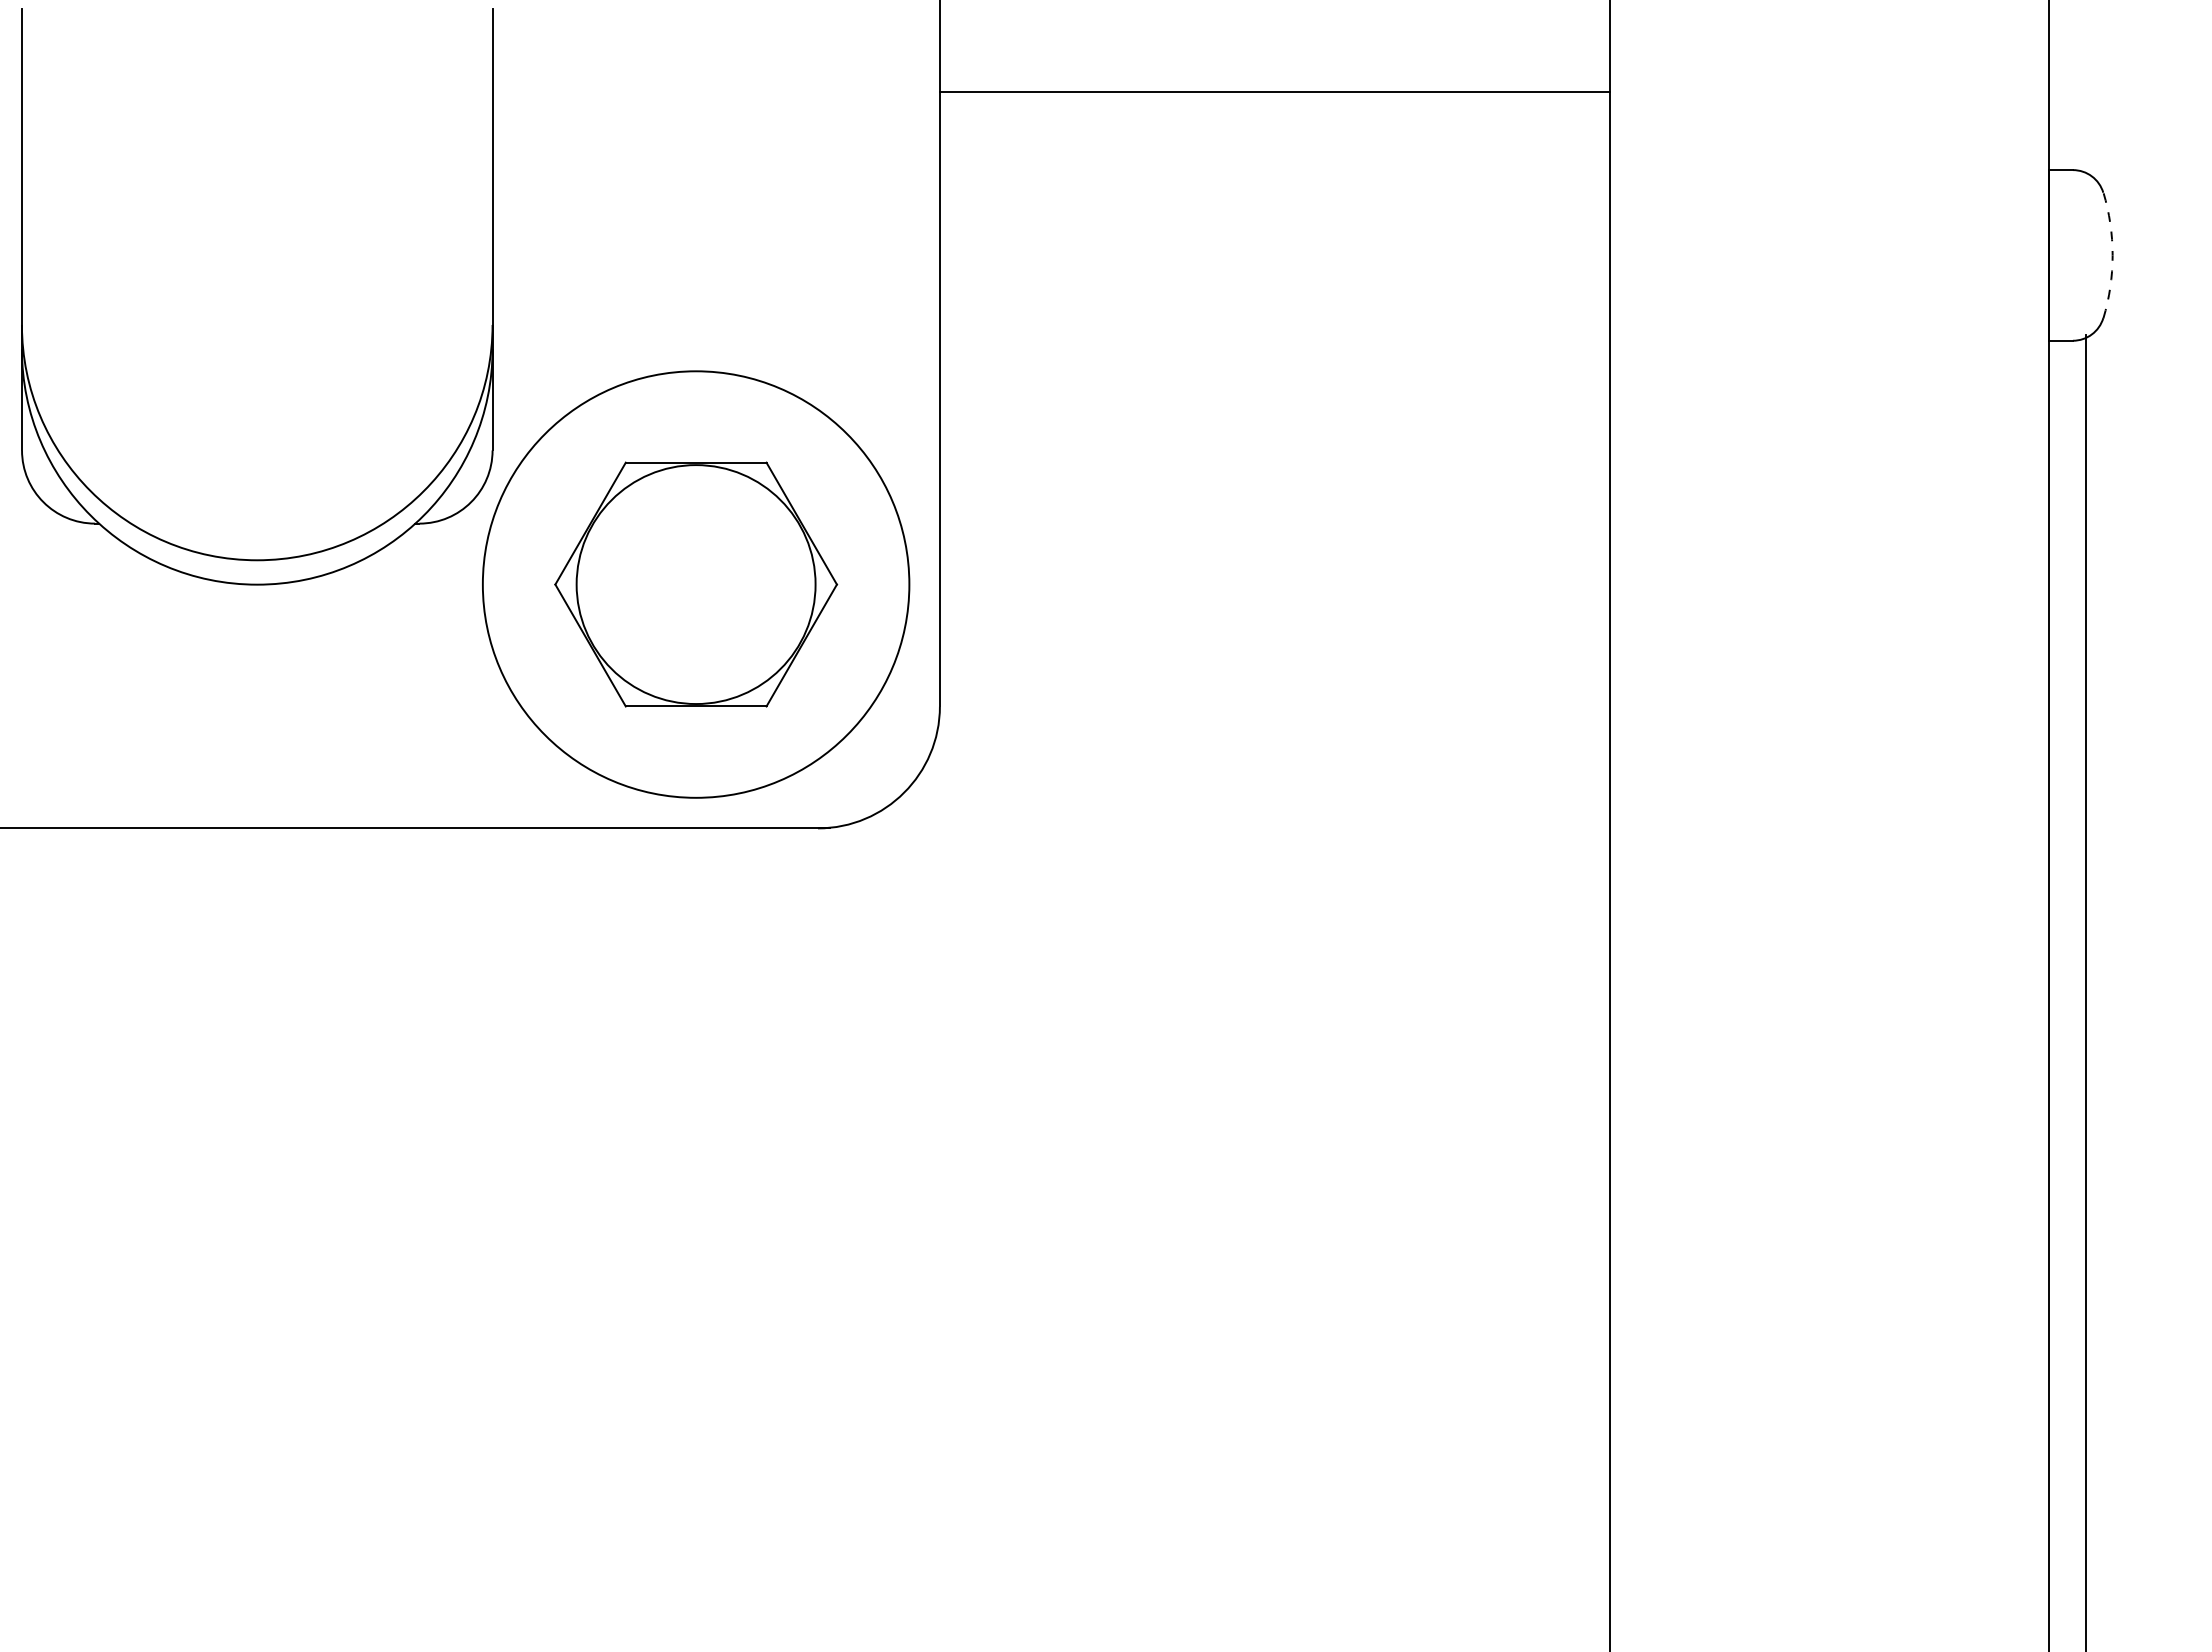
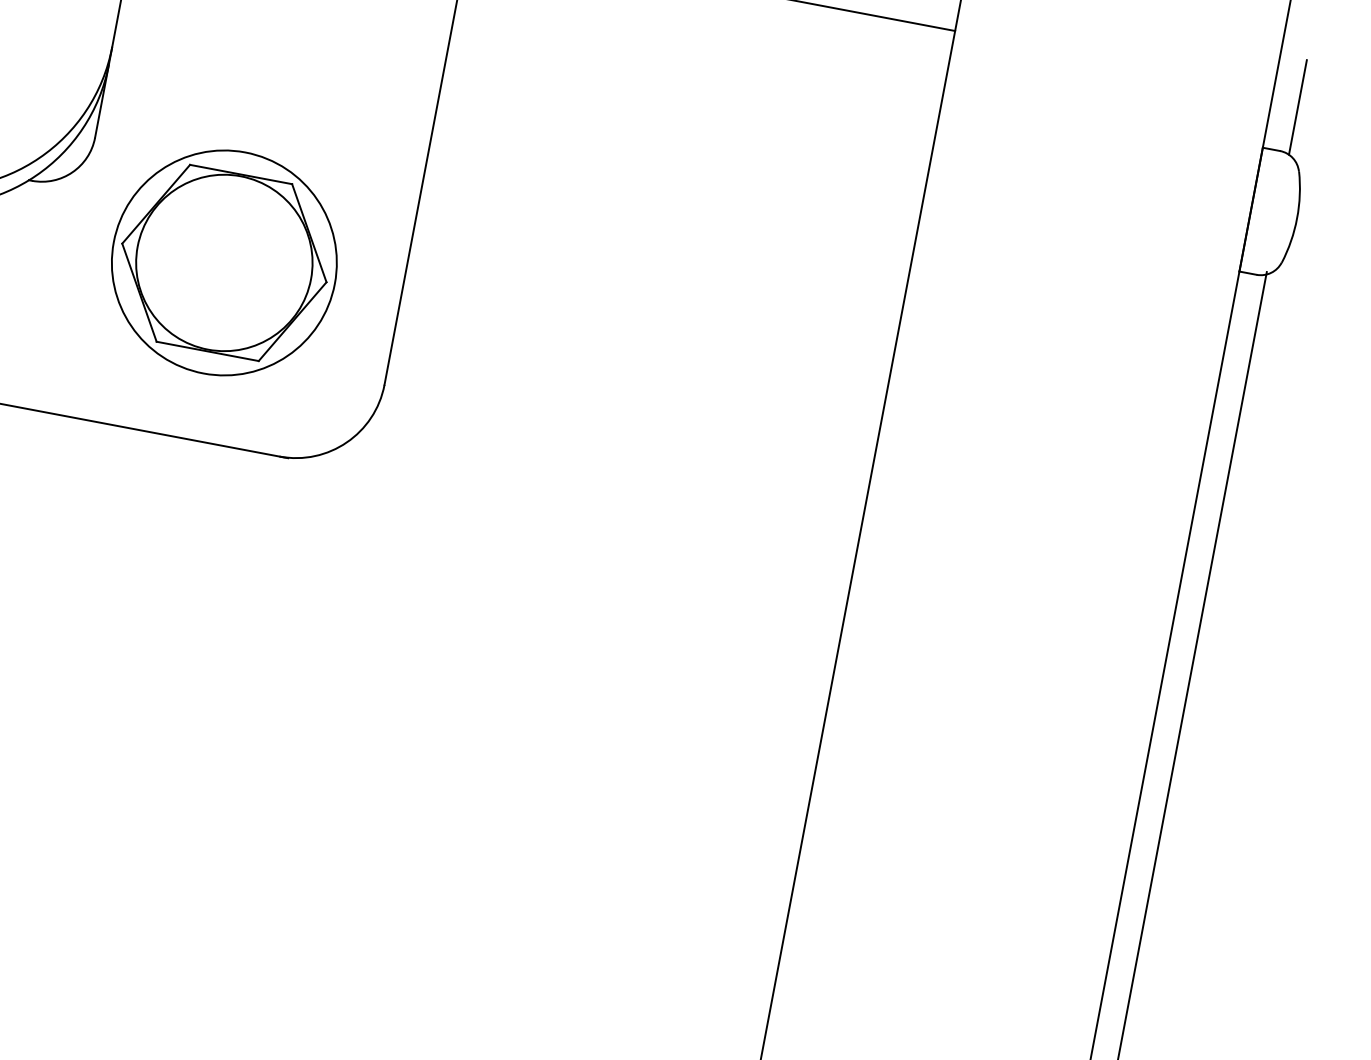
line: (2085, 107) -> (1297, 107), added
arc: (2112, 255) -> (1297, 218), dashed -> solid
circle: (695, 584) -> (223, 262), size x0.71

